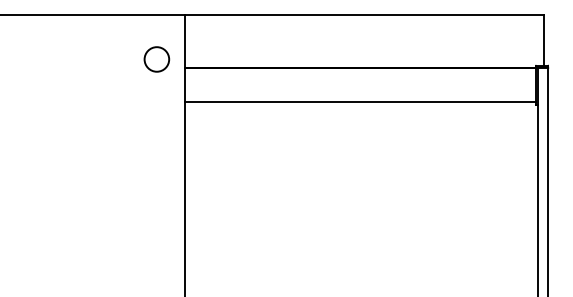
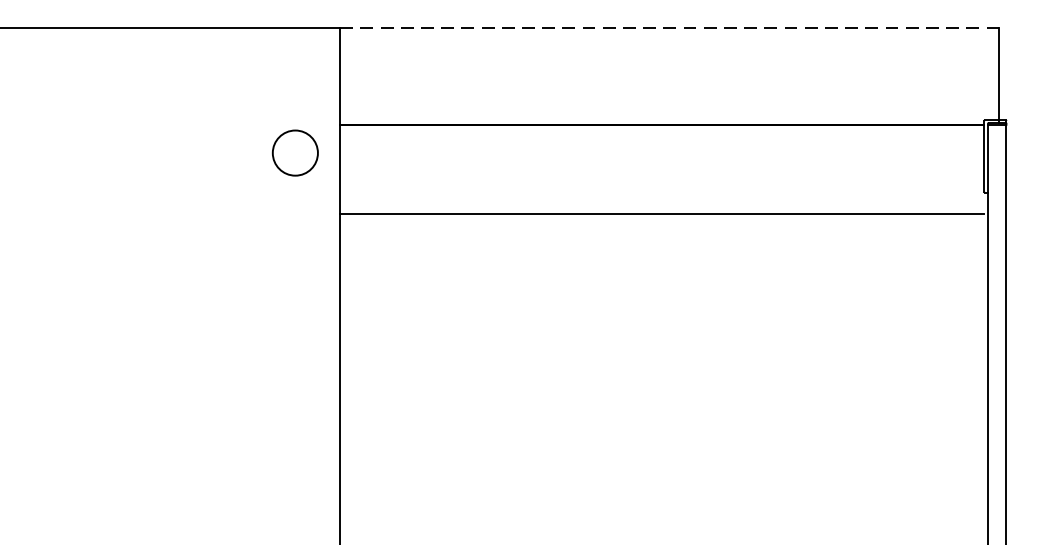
line: (365, 15) -> (671, 28), solid -> dashed
circle: (156, 59) -> (294, 153), moved
line: (360, 101) -> (661, 213), moved

